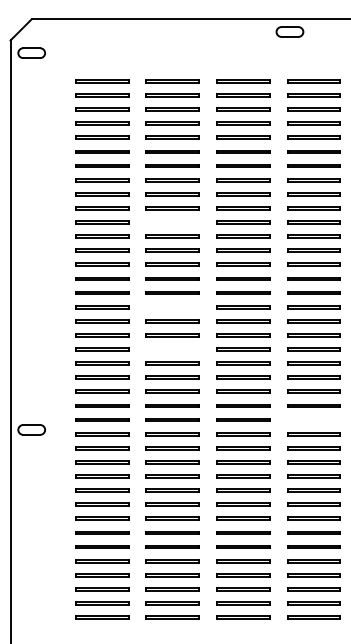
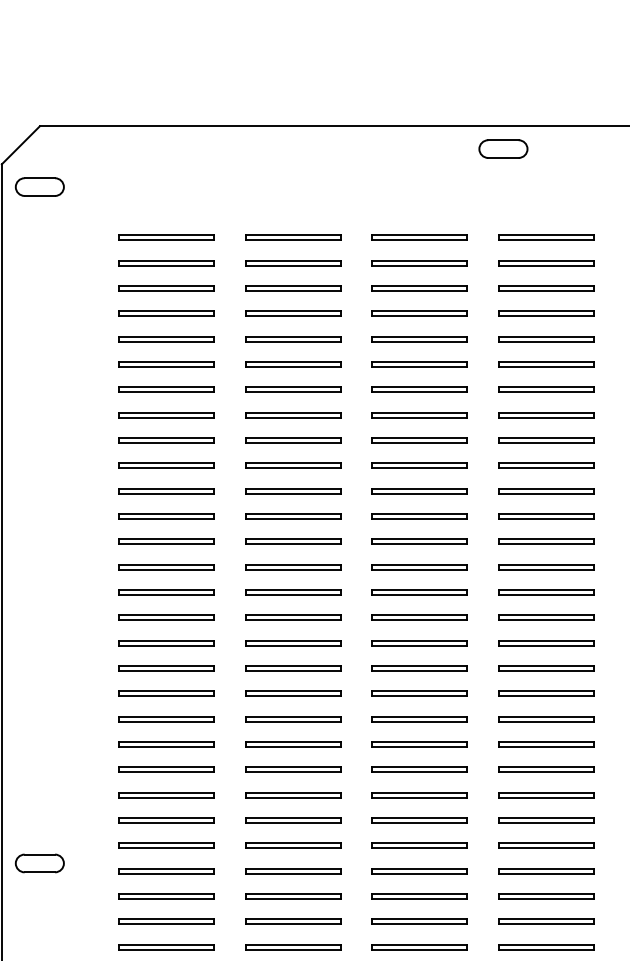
line: (172, 221) -> (292, 489), added
line: (172, 306) -> (292, 641), added
line: (172, 348) -> (292, 717), added
line: (313, 419) -> (545, 844), added

